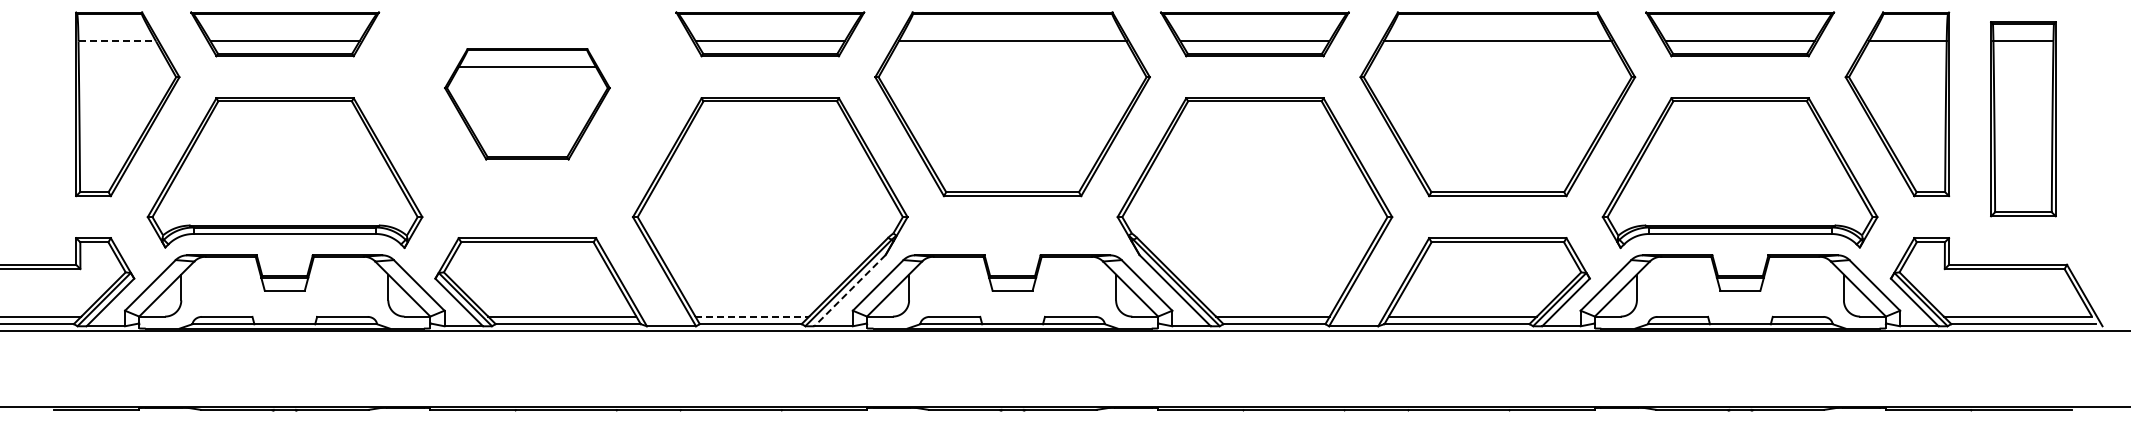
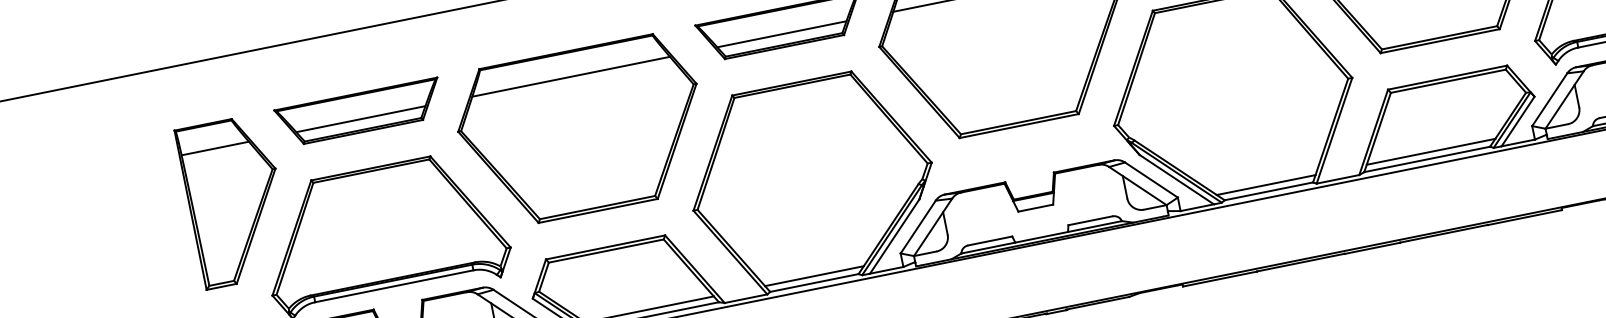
line: (117, 41) -> (215, 148), dashed -> solid
part: (527, 104) -> (582, 131), size x1.67
line: (849, 291) -> (894, 237), dashed -> solid
line: (752, 316) -> (814, 276), dashed -> solid

